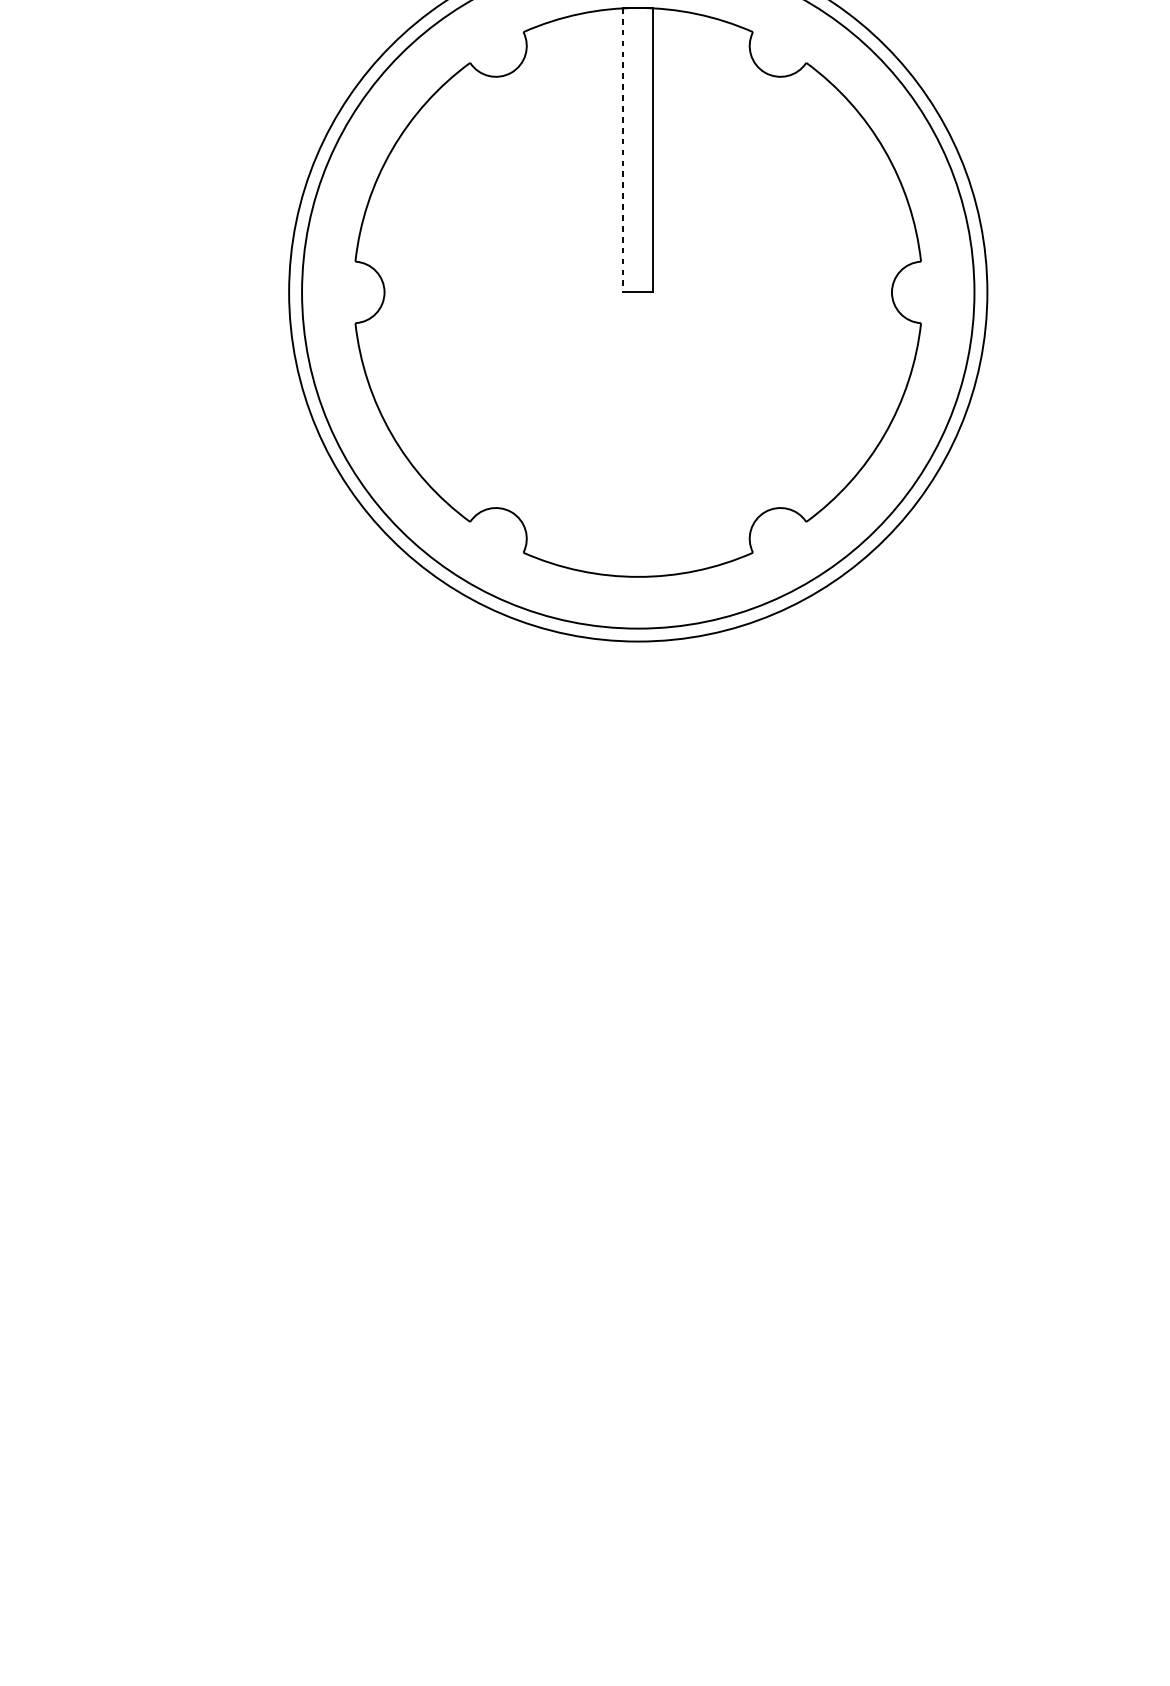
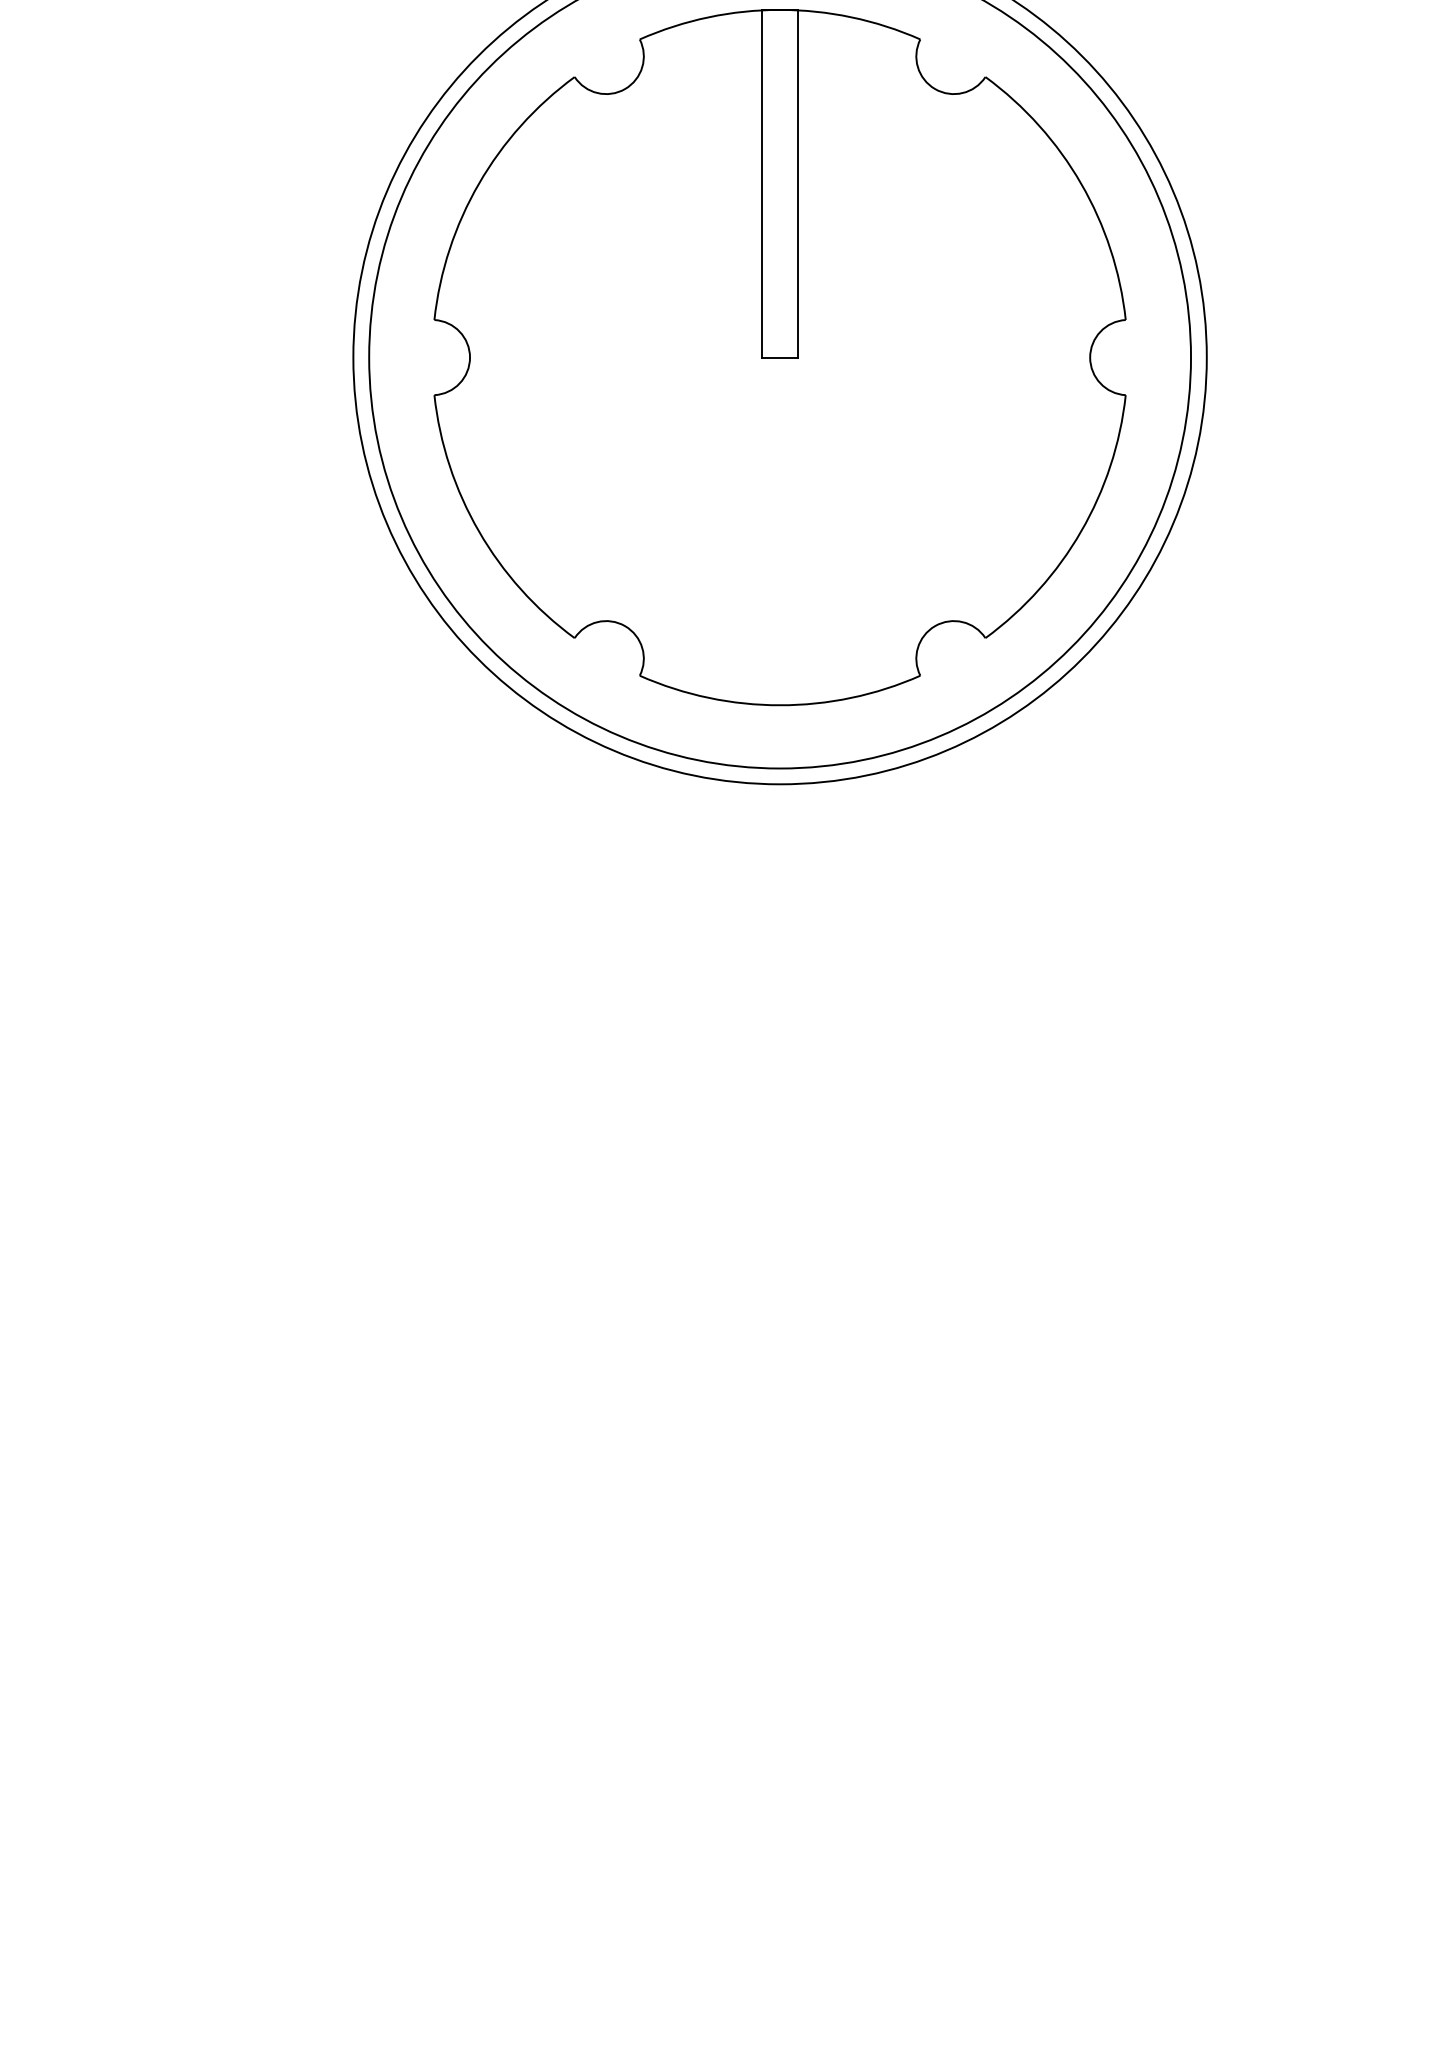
line: (623, 149) -> (761, 183), dashed -> solid

